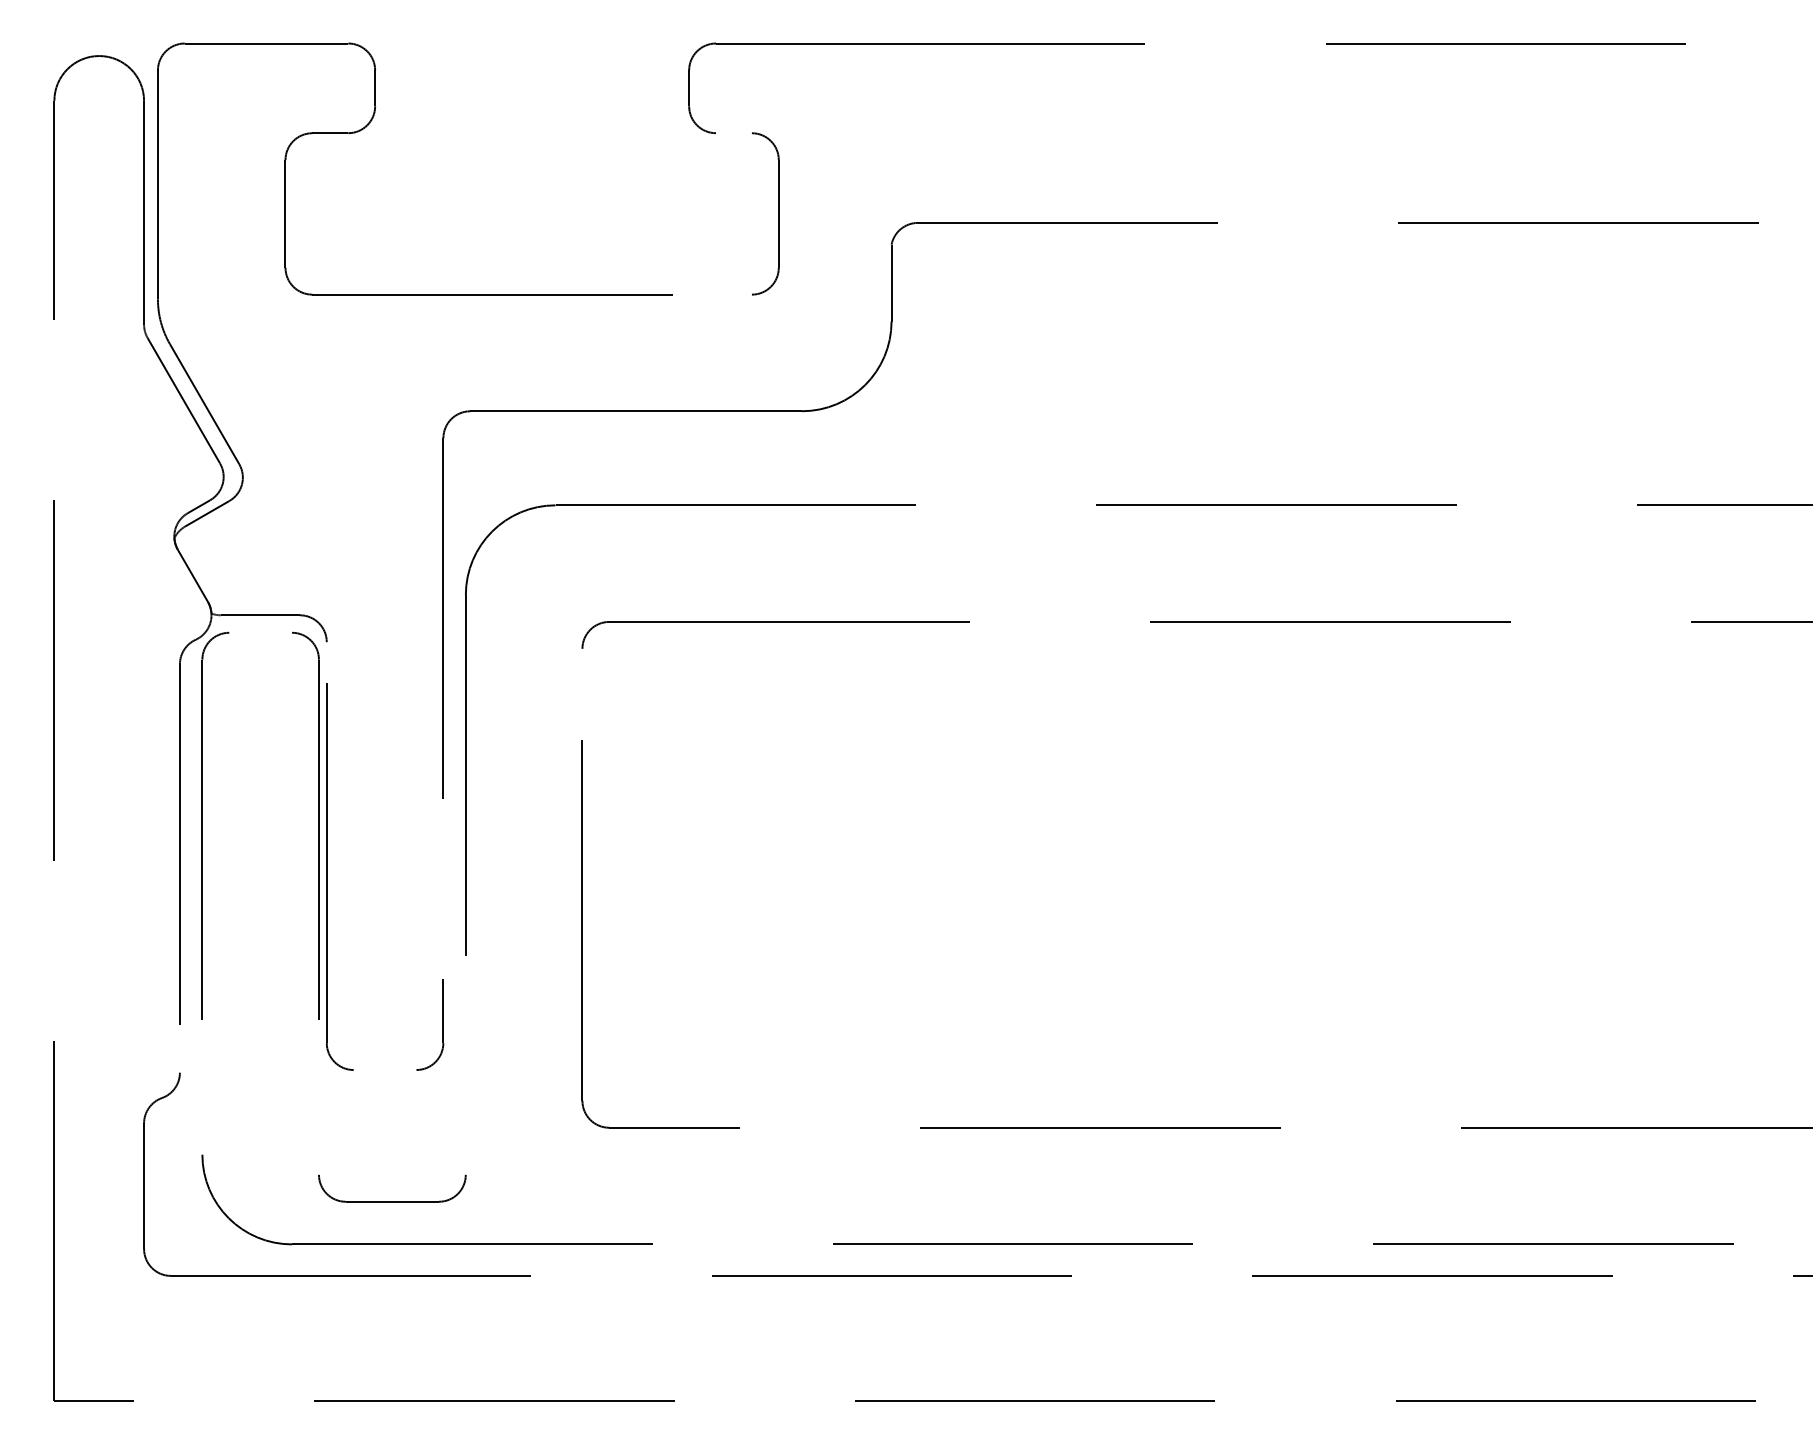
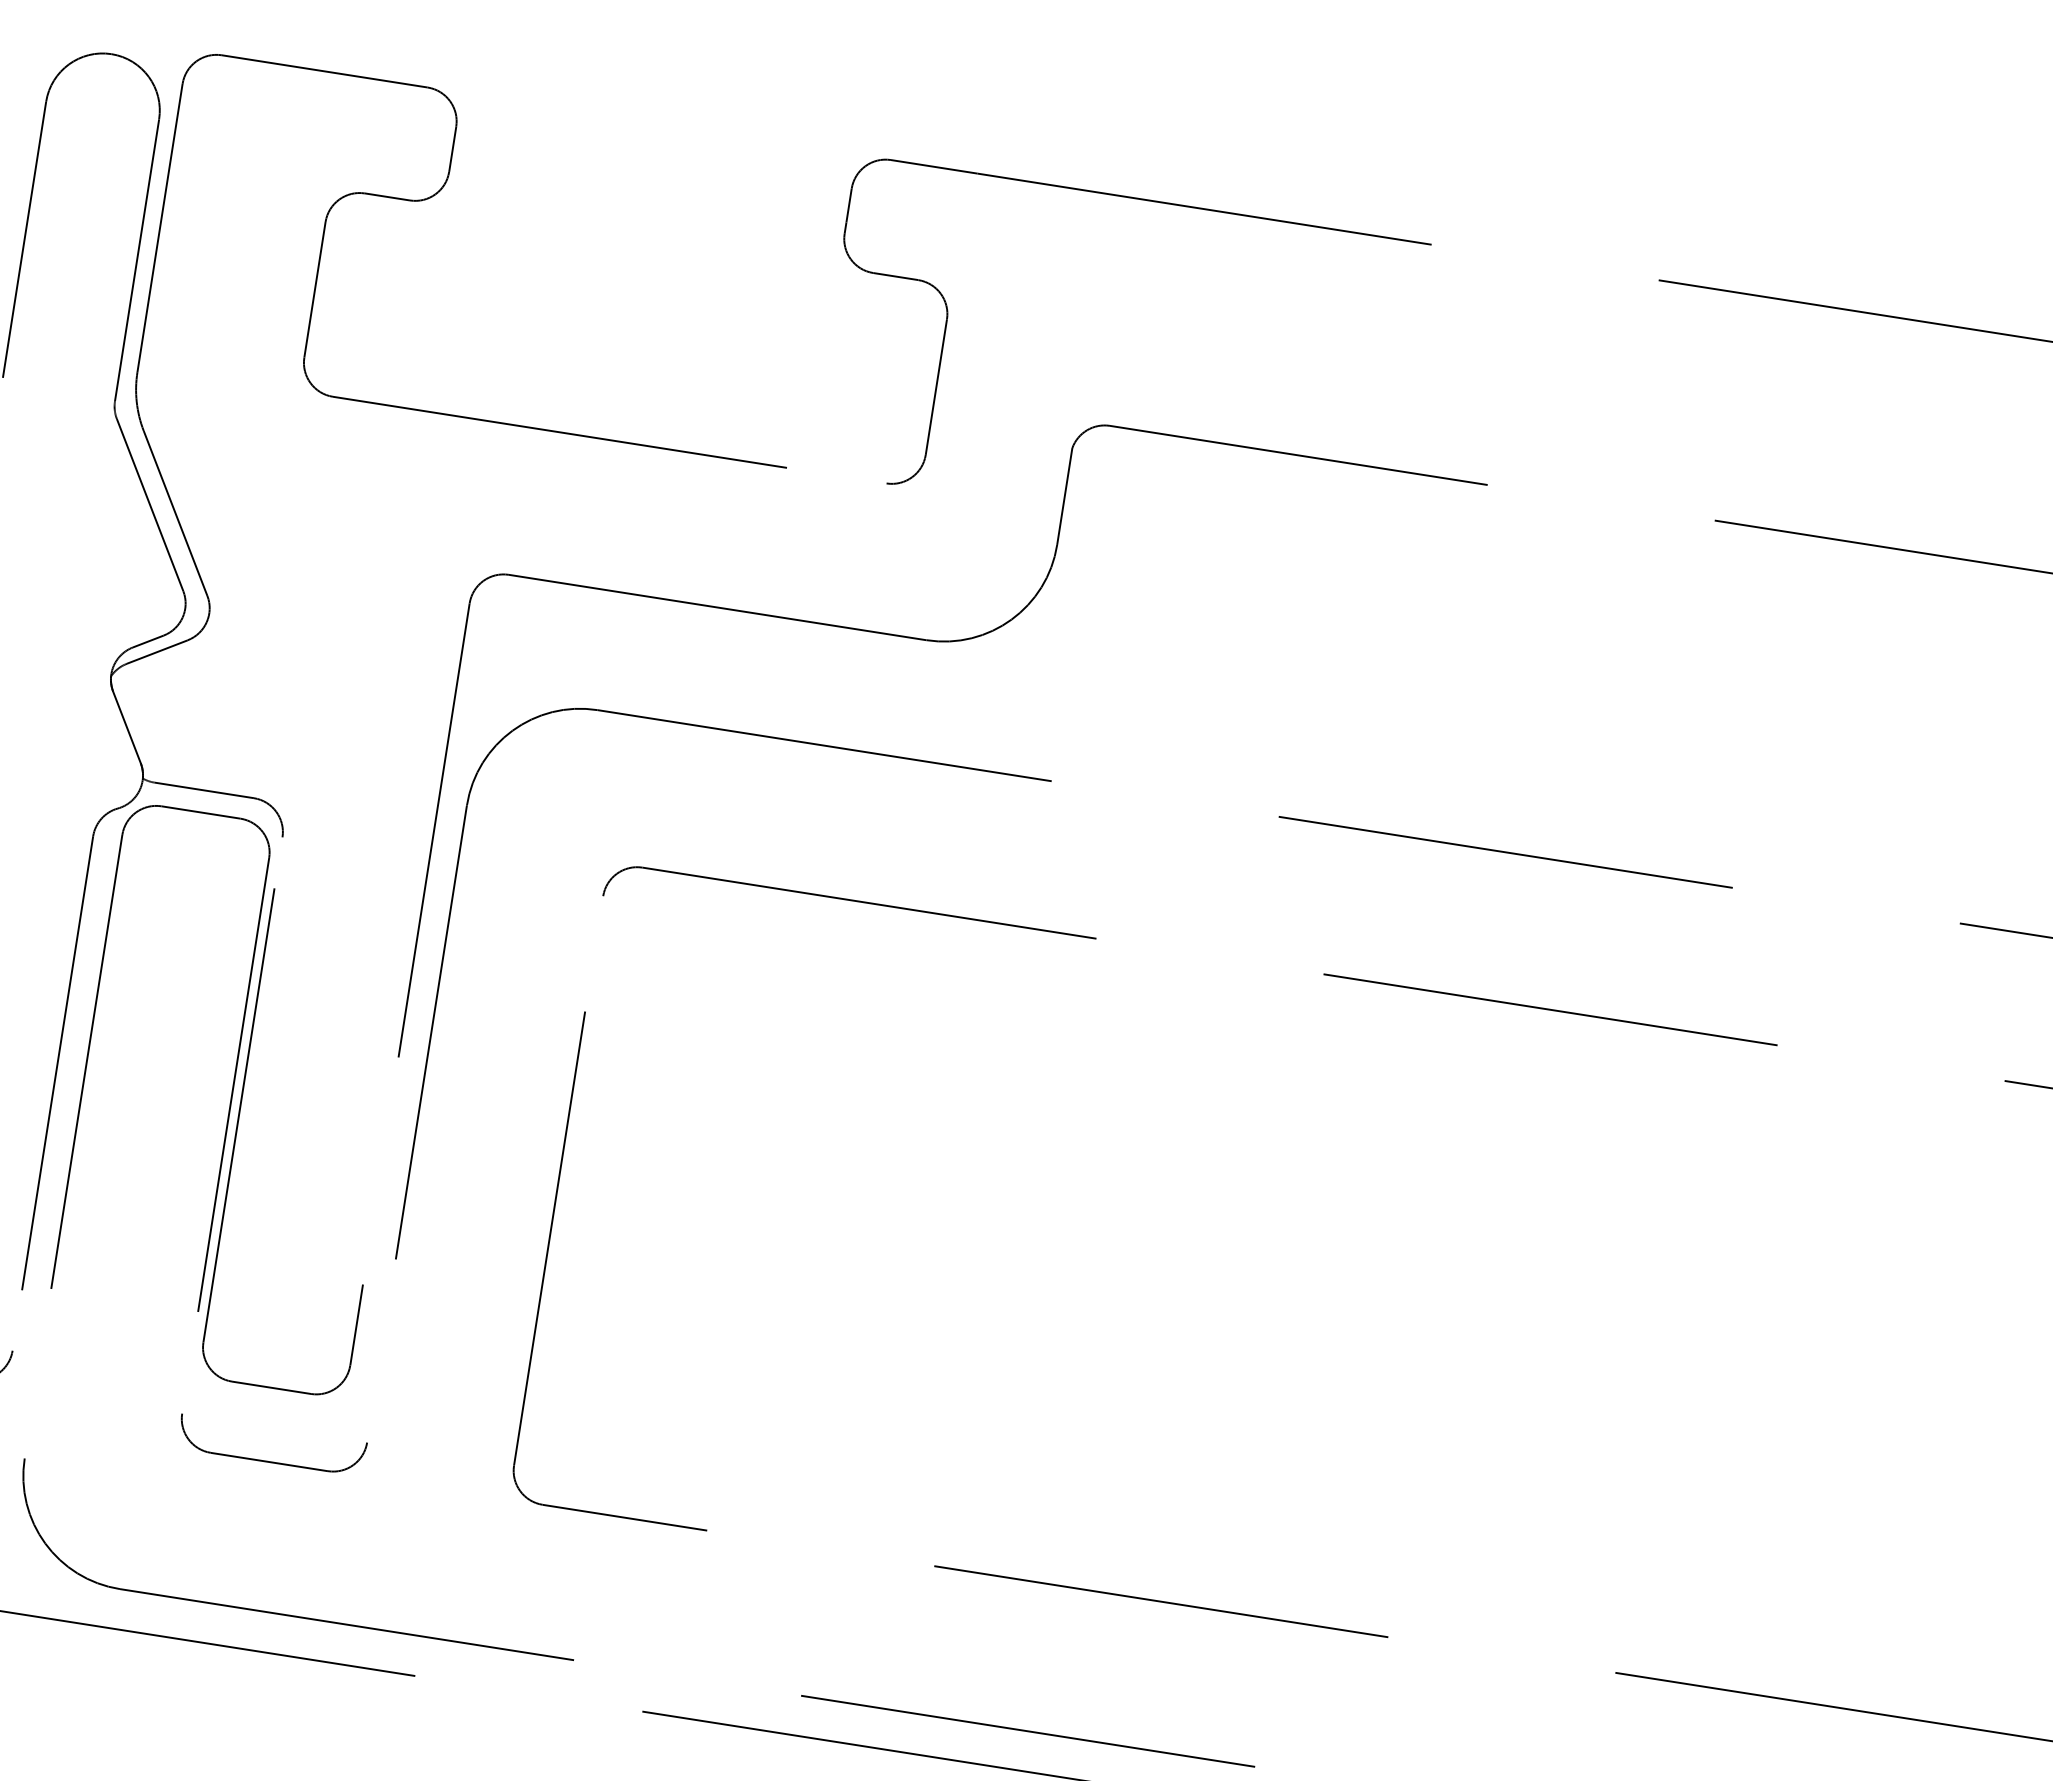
line: (733, 133) -> (895, 276), added
line: (260, 632) -> (200, 812), added
line: (384, 1070) -> (270, 1388), added
part: (392, 1201) -> (269, 1461), moved

